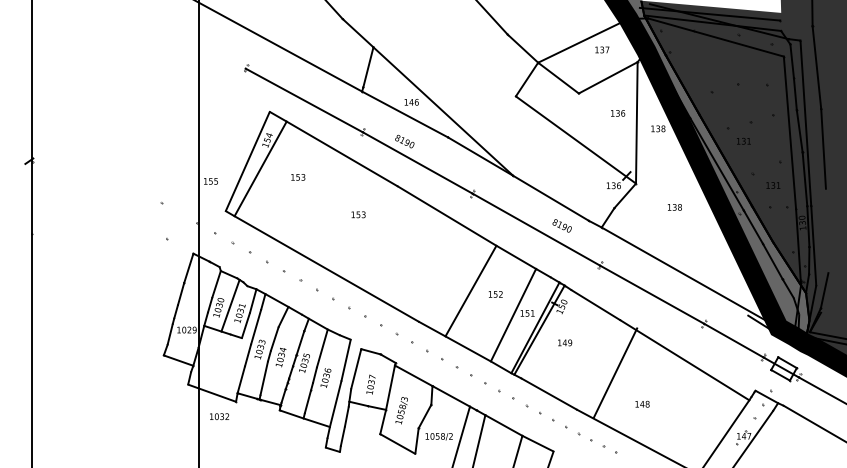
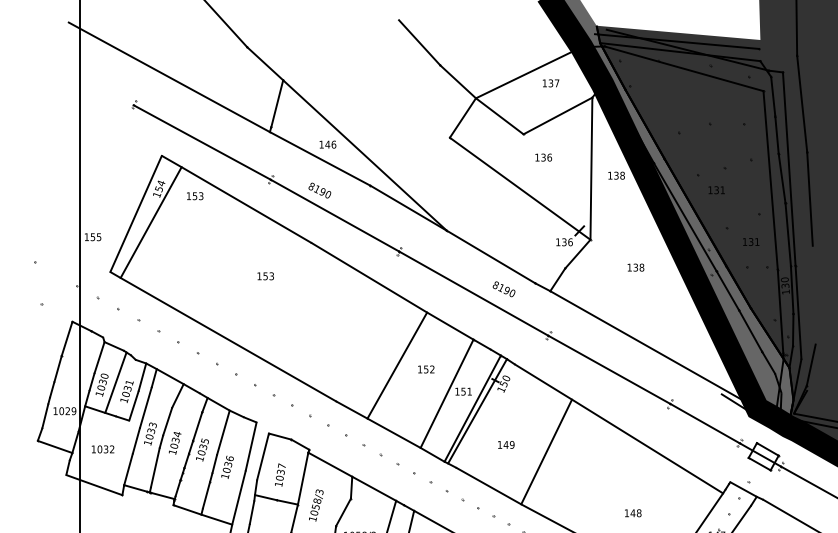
text: (618, 113) -> (544, 157), moved
text: (298, 177) -> (195, 196), moved
text: (565, 342) -> (506, 444), moved
line: (615, 372) -> (546, 451), moved
text: (642, 403) -> (633, 512), moved
text: (219, 416) -> (102, 449), moved

